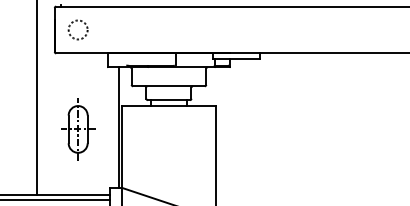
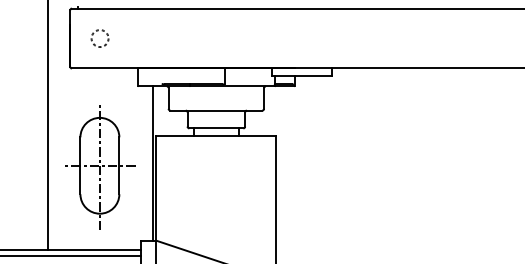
circle: (77, 29) -> (99, 37), size x0.7
part: (78, 129) -> (100, 165), size x1.6

